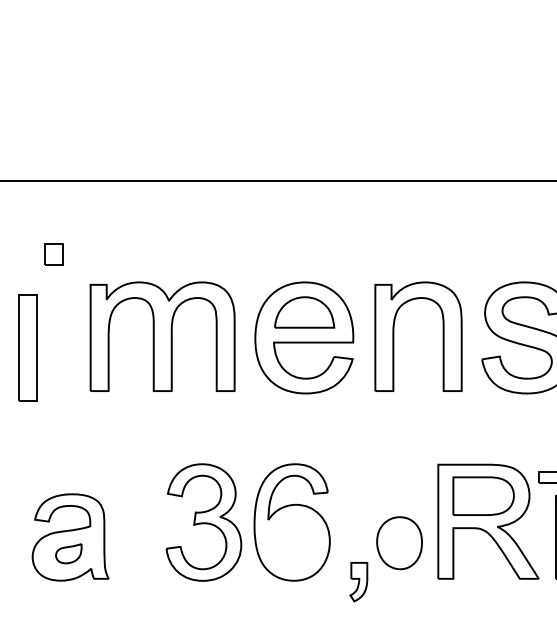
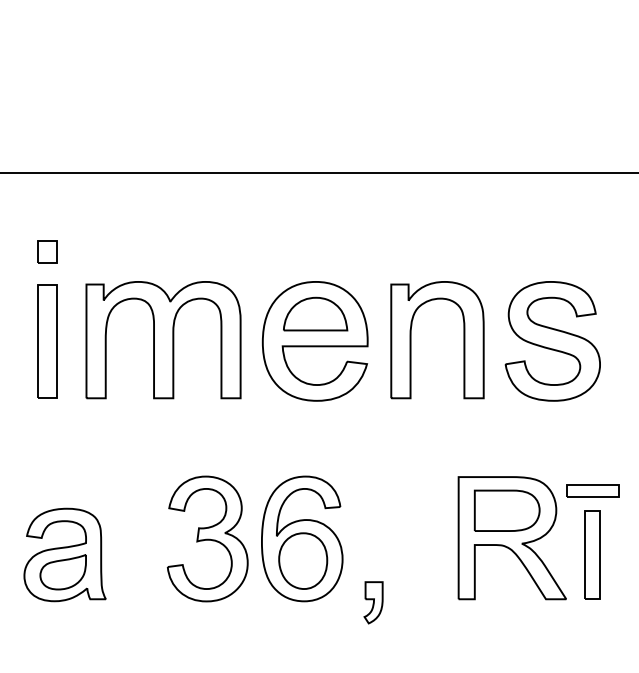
part: (28, 348) -> (47, 341), moved
part: (399, 542) -> (303, 560), moved
part: (68, 553) -> (62, 572), size x1.67

